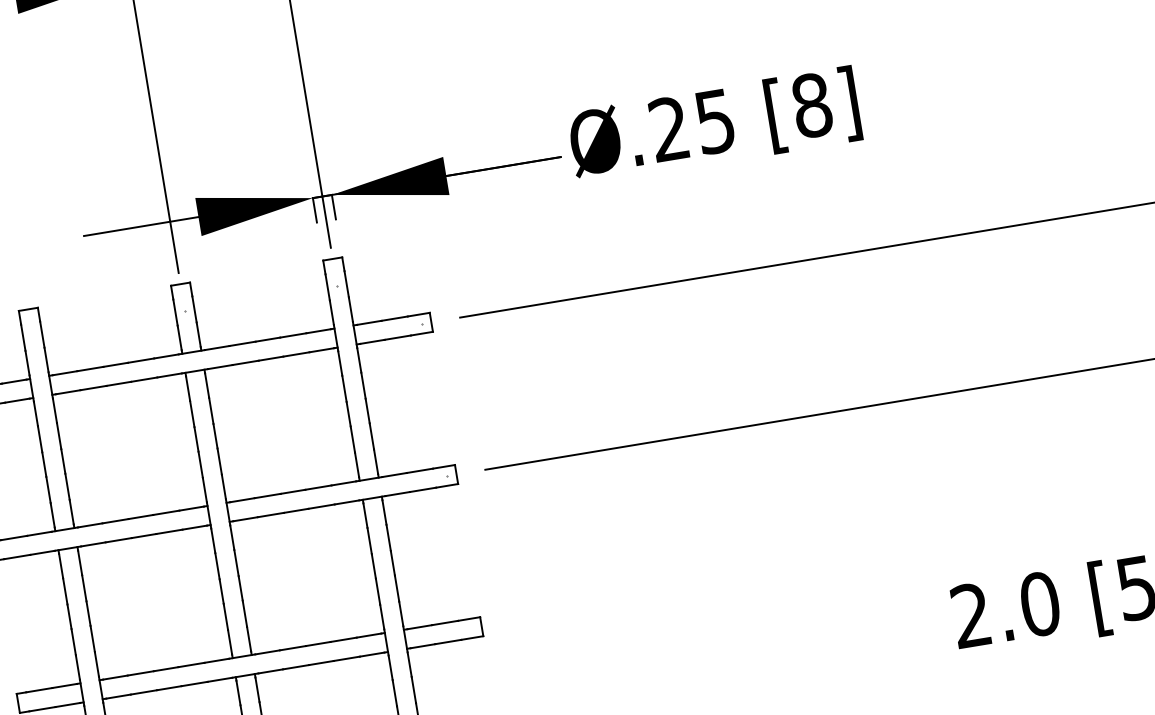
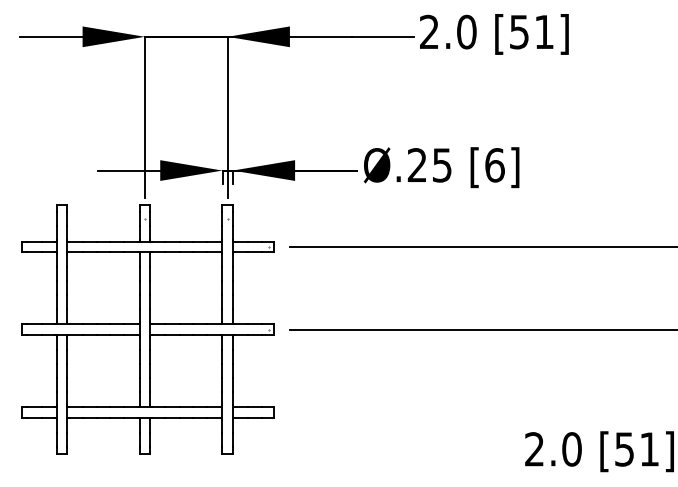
text: (811, 106) -> (494, 165), [8] -> [6]

